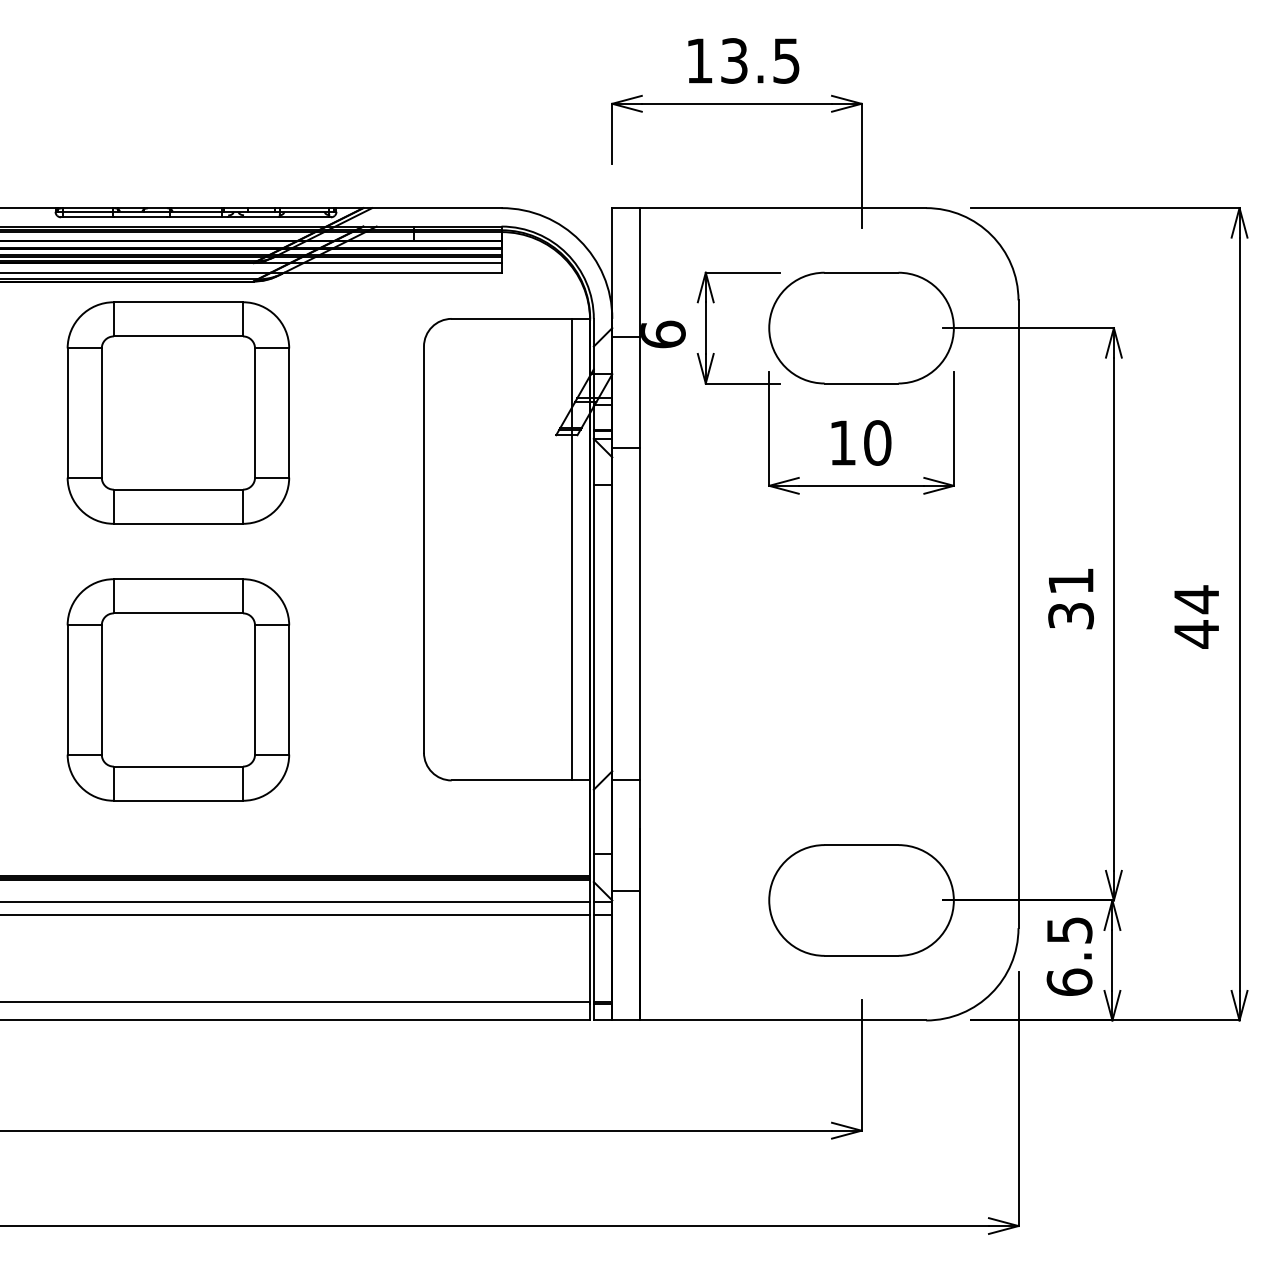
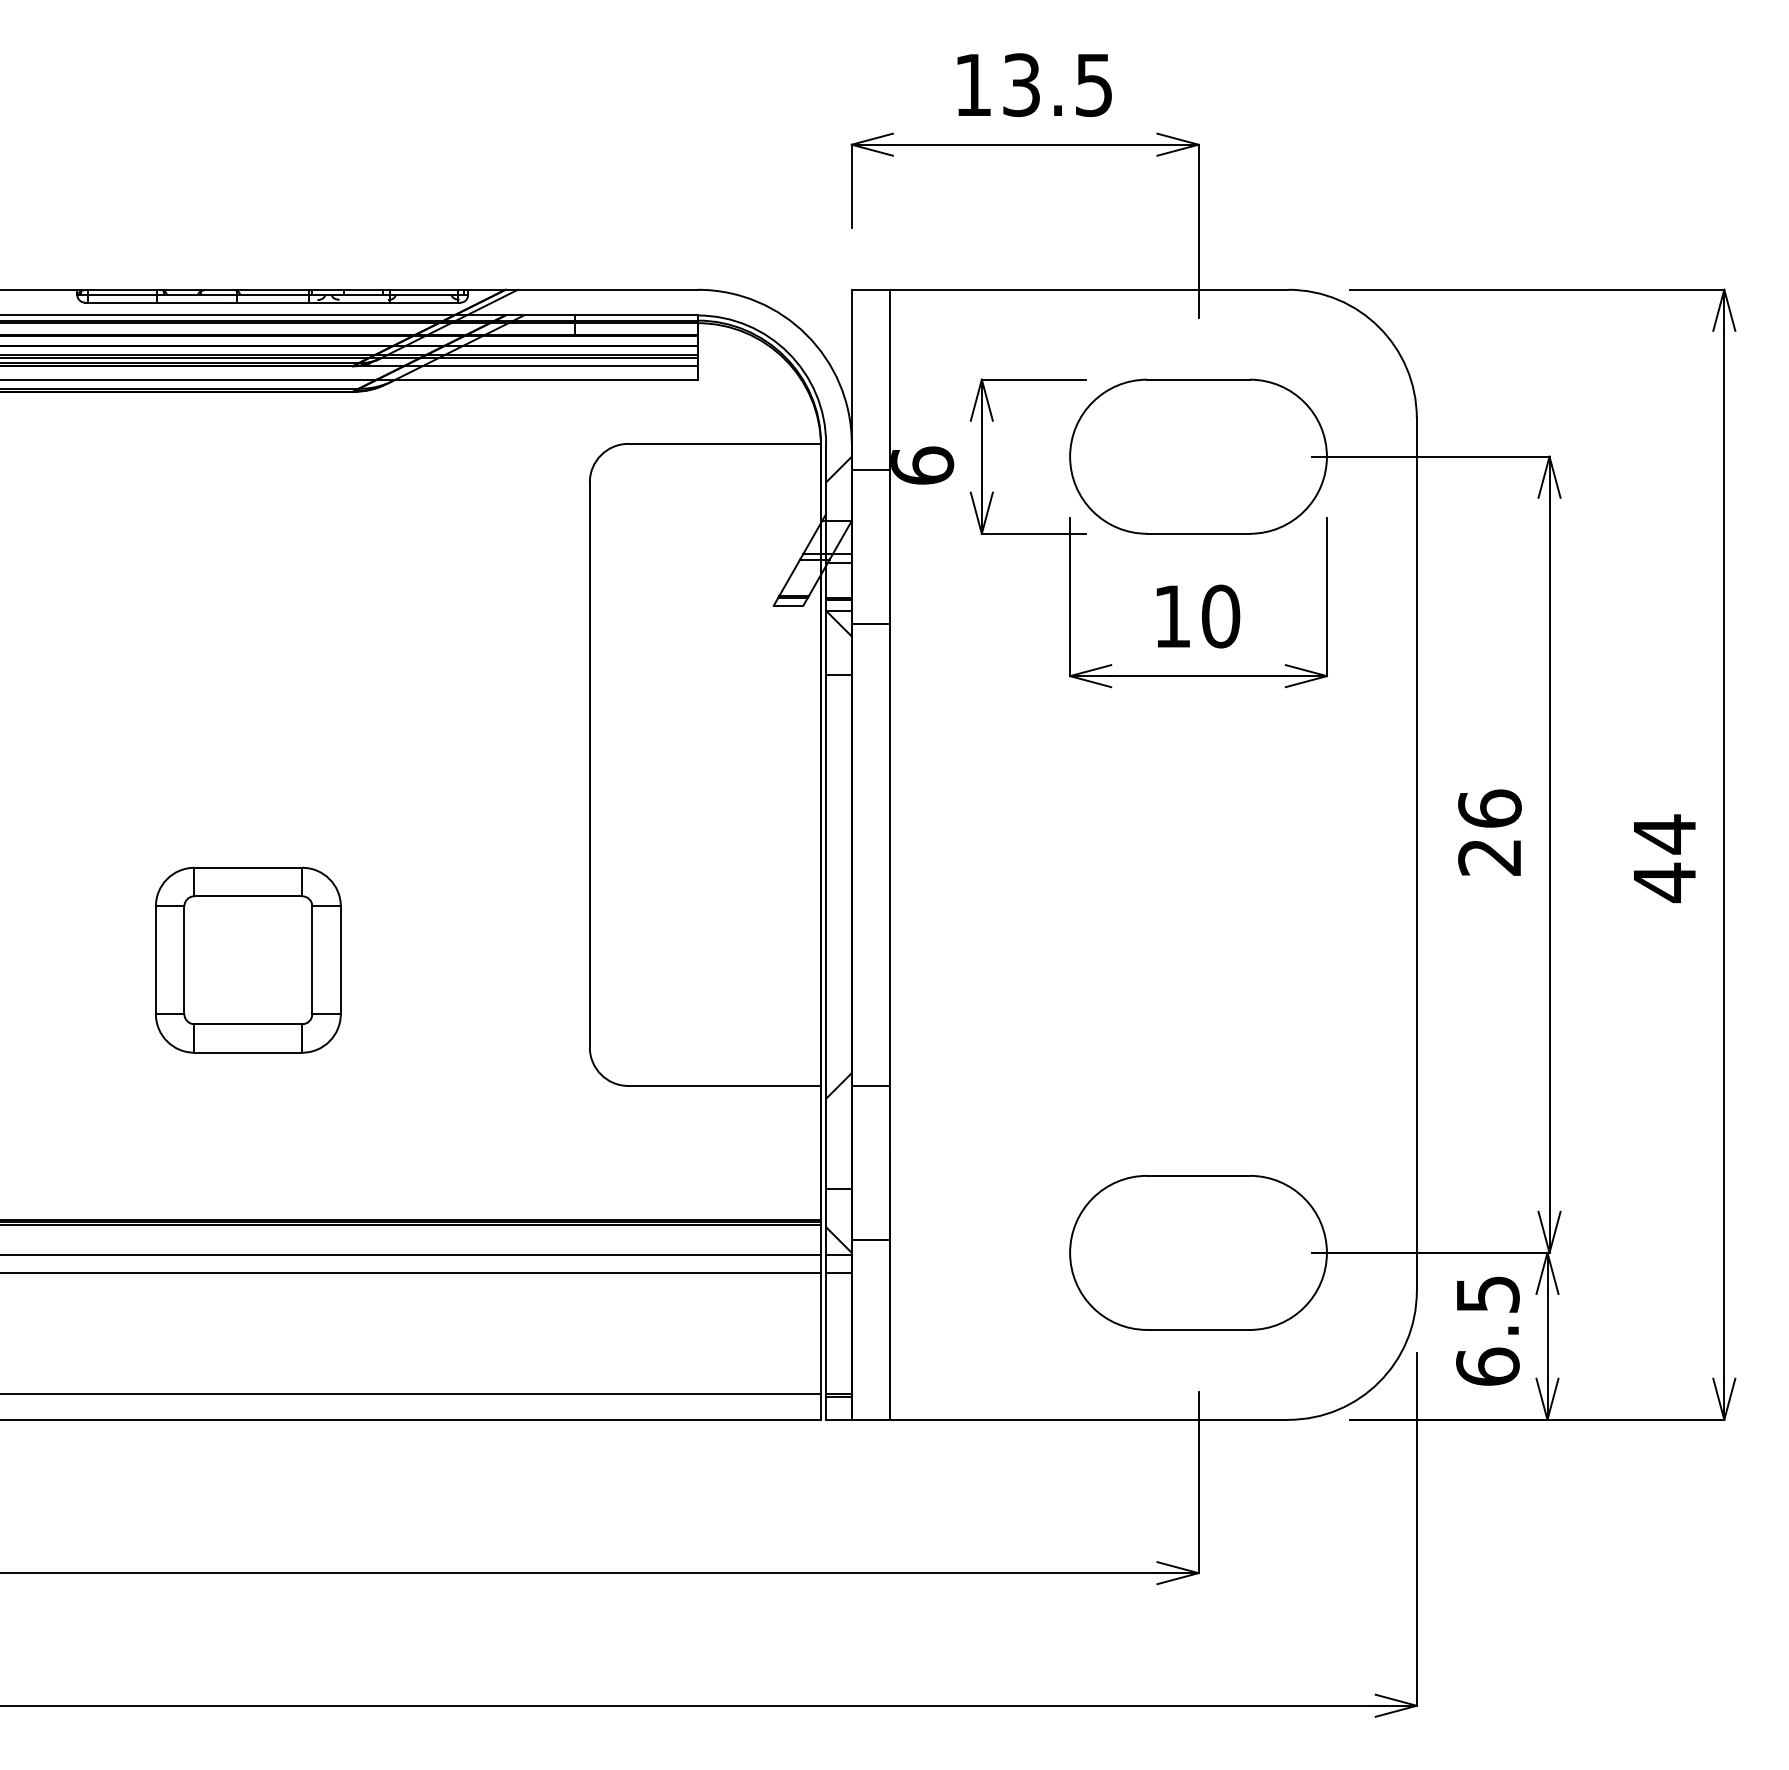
part: (178, 412) -> (248, 574), removed
line: (571, 549) -> (795, 764), removed
text: (1070, 598) -> (1489, 832), 31 -> 26
part: (178, 690) -> (248, 960), size x0.6

